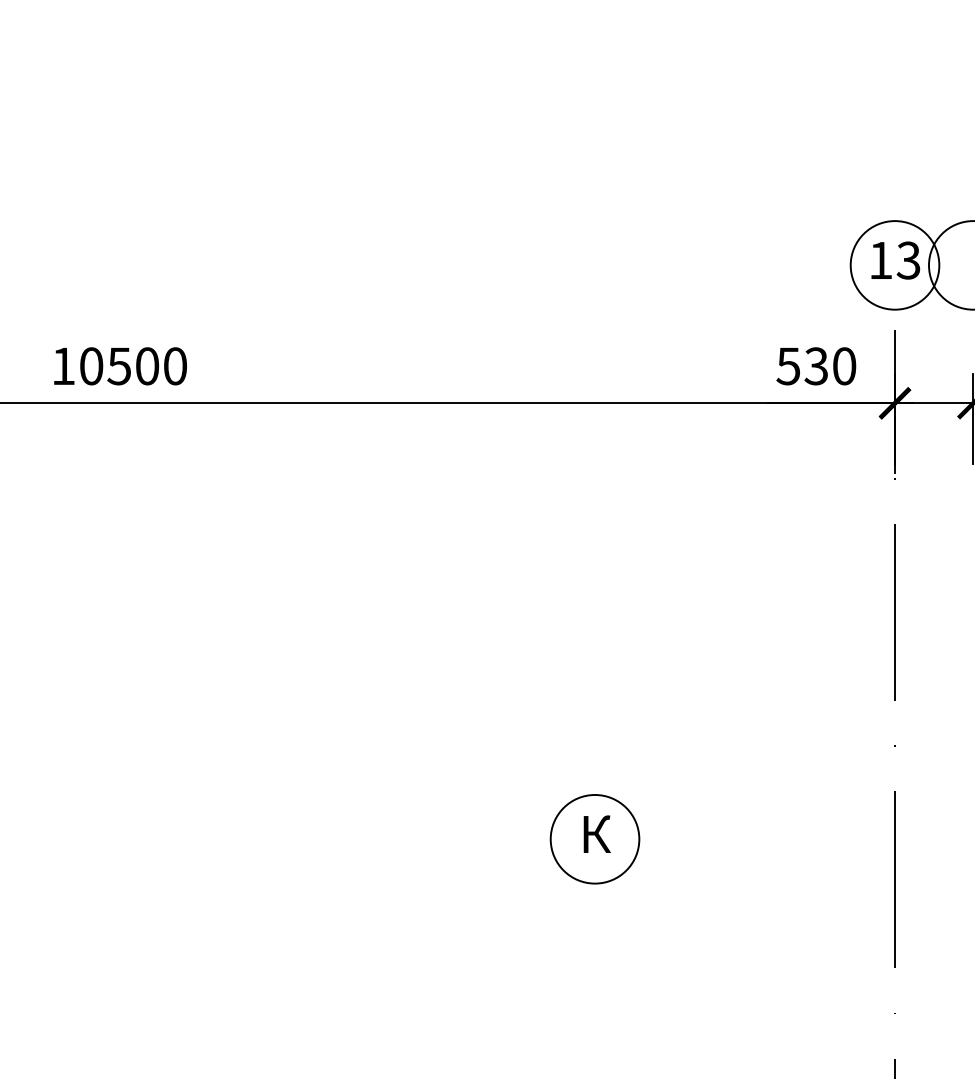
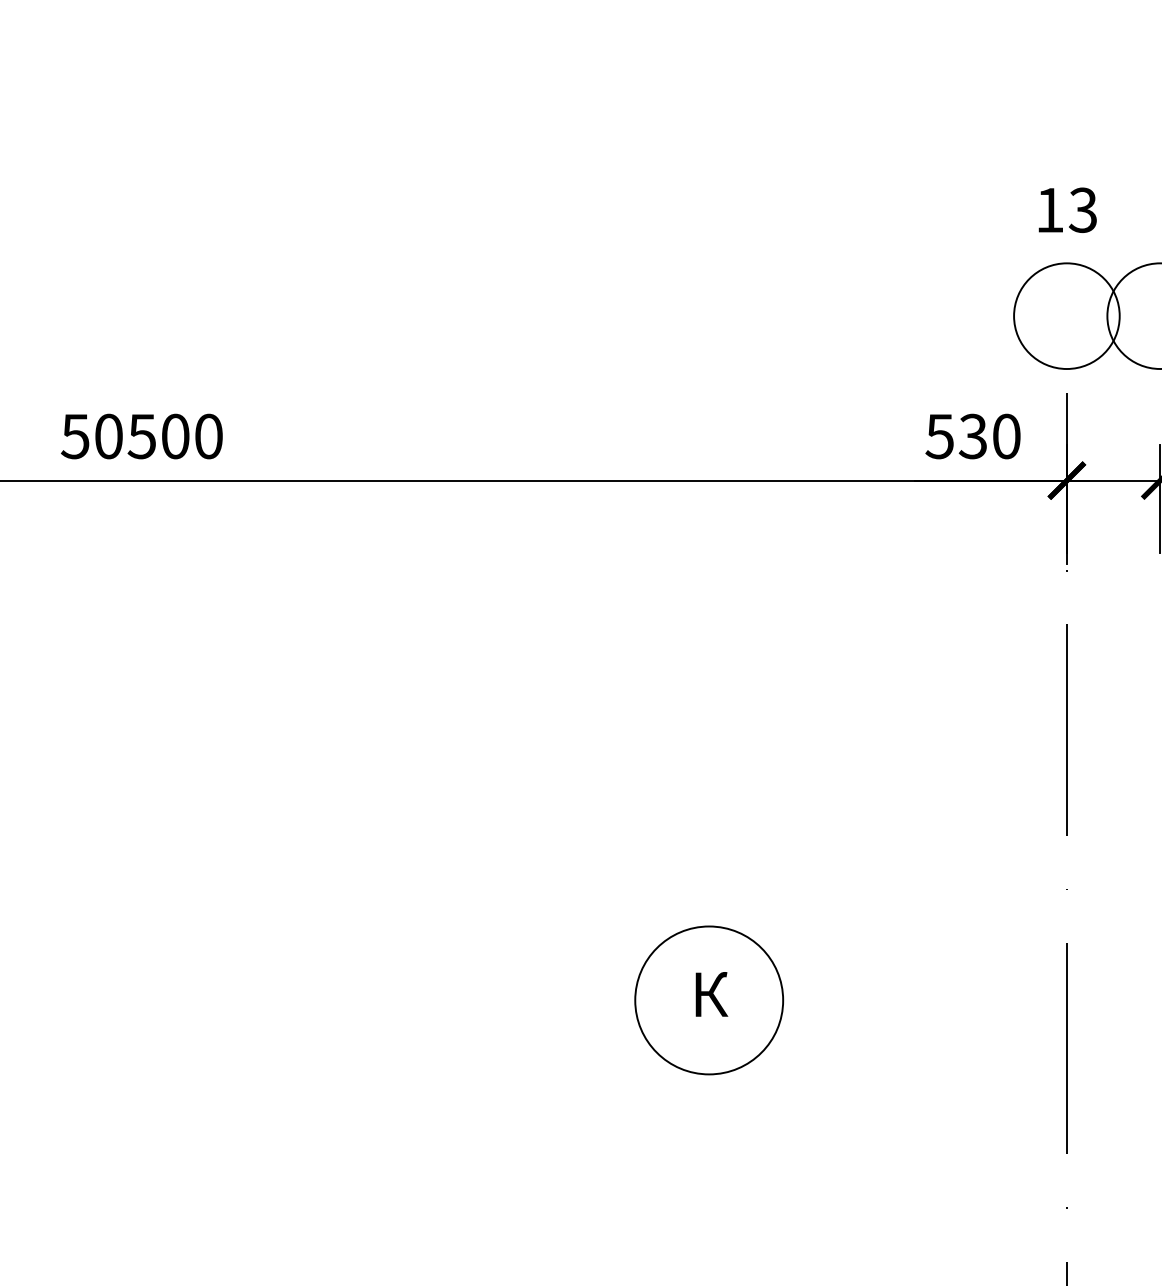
text: (895, 260) -> (1067, 210), moved
text: (62, 366) -> (74, 436), 10500 -> 50500
circle: (594, 838) -> (708, 999), size x1.4

